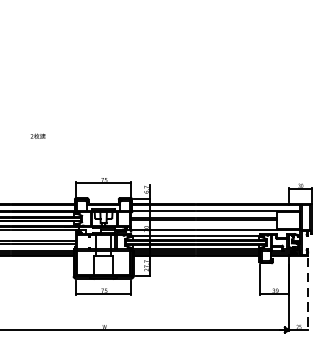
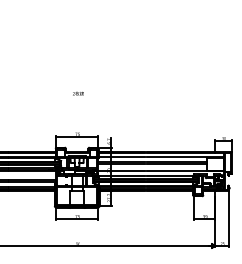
text: (38, 136) -> (78, 93), moved
line: (308, 294) -> (229, 219), dashed -> solid

